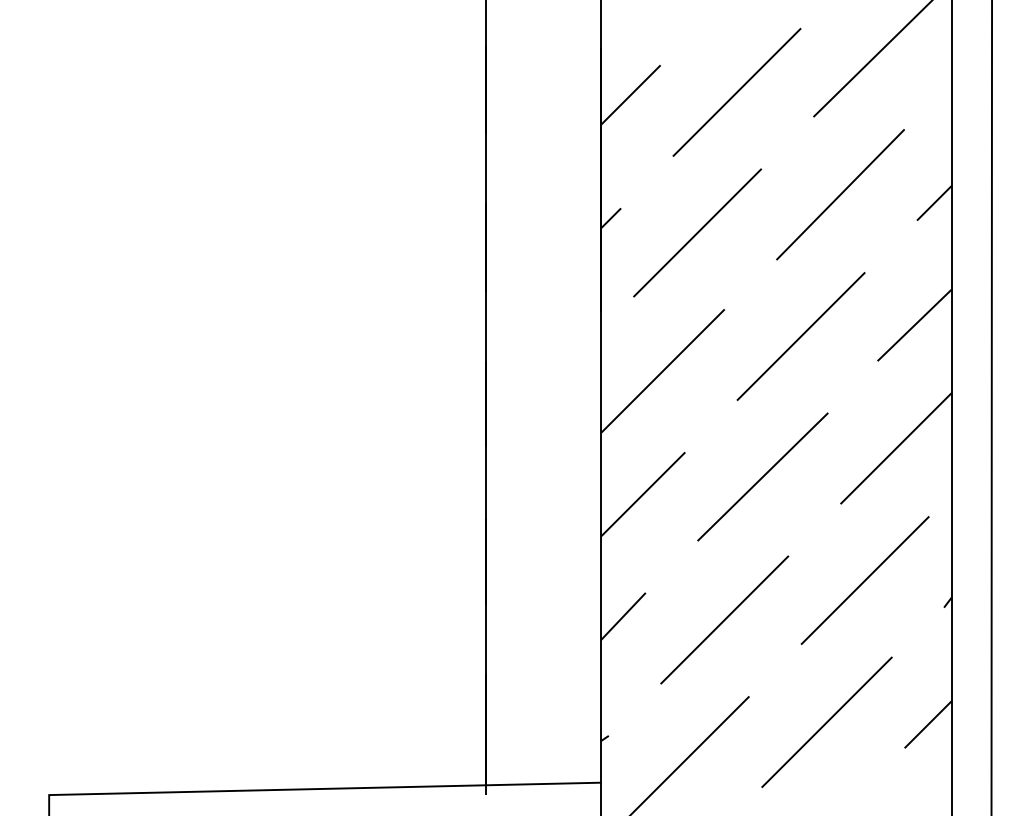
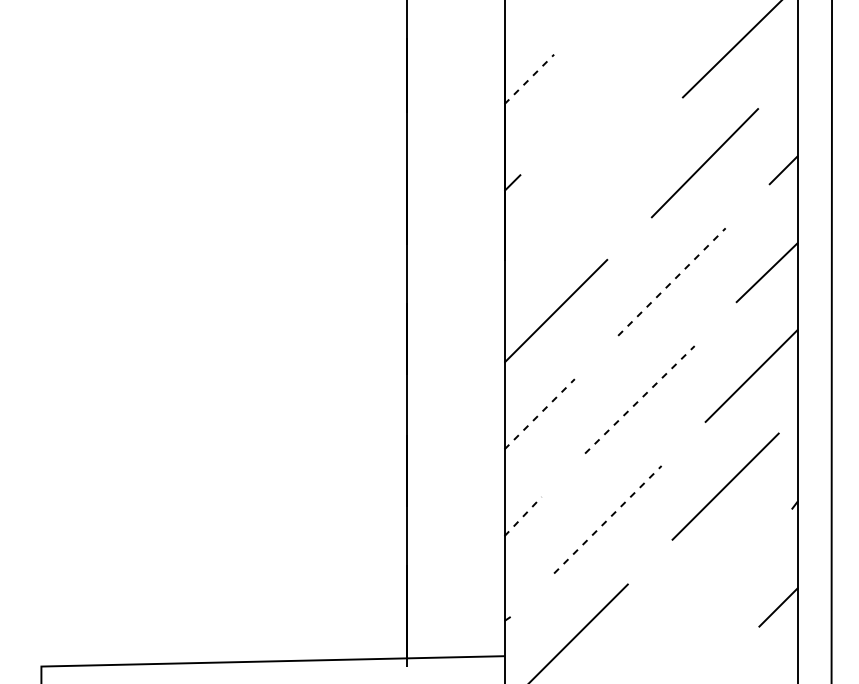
line: (736, 92) -> (617, 77), removed
line: (631, 94) -> (529, 79), solid -> dashed
line: (697, 232) -> (585, 194), removed
line: (801, 336) -> (672, 282), solid -> dashed
line: (762, 477) -> (639, 400), solid -> dashed
line: (643, 493) -> (539, 413), solid -> dashed
line: (623, 615) -> (522, 515), solid -> dashed
line: (724, 620) -> (607, 520), solid -> dashed
line: (826, 722) -> (693, 605), removed

